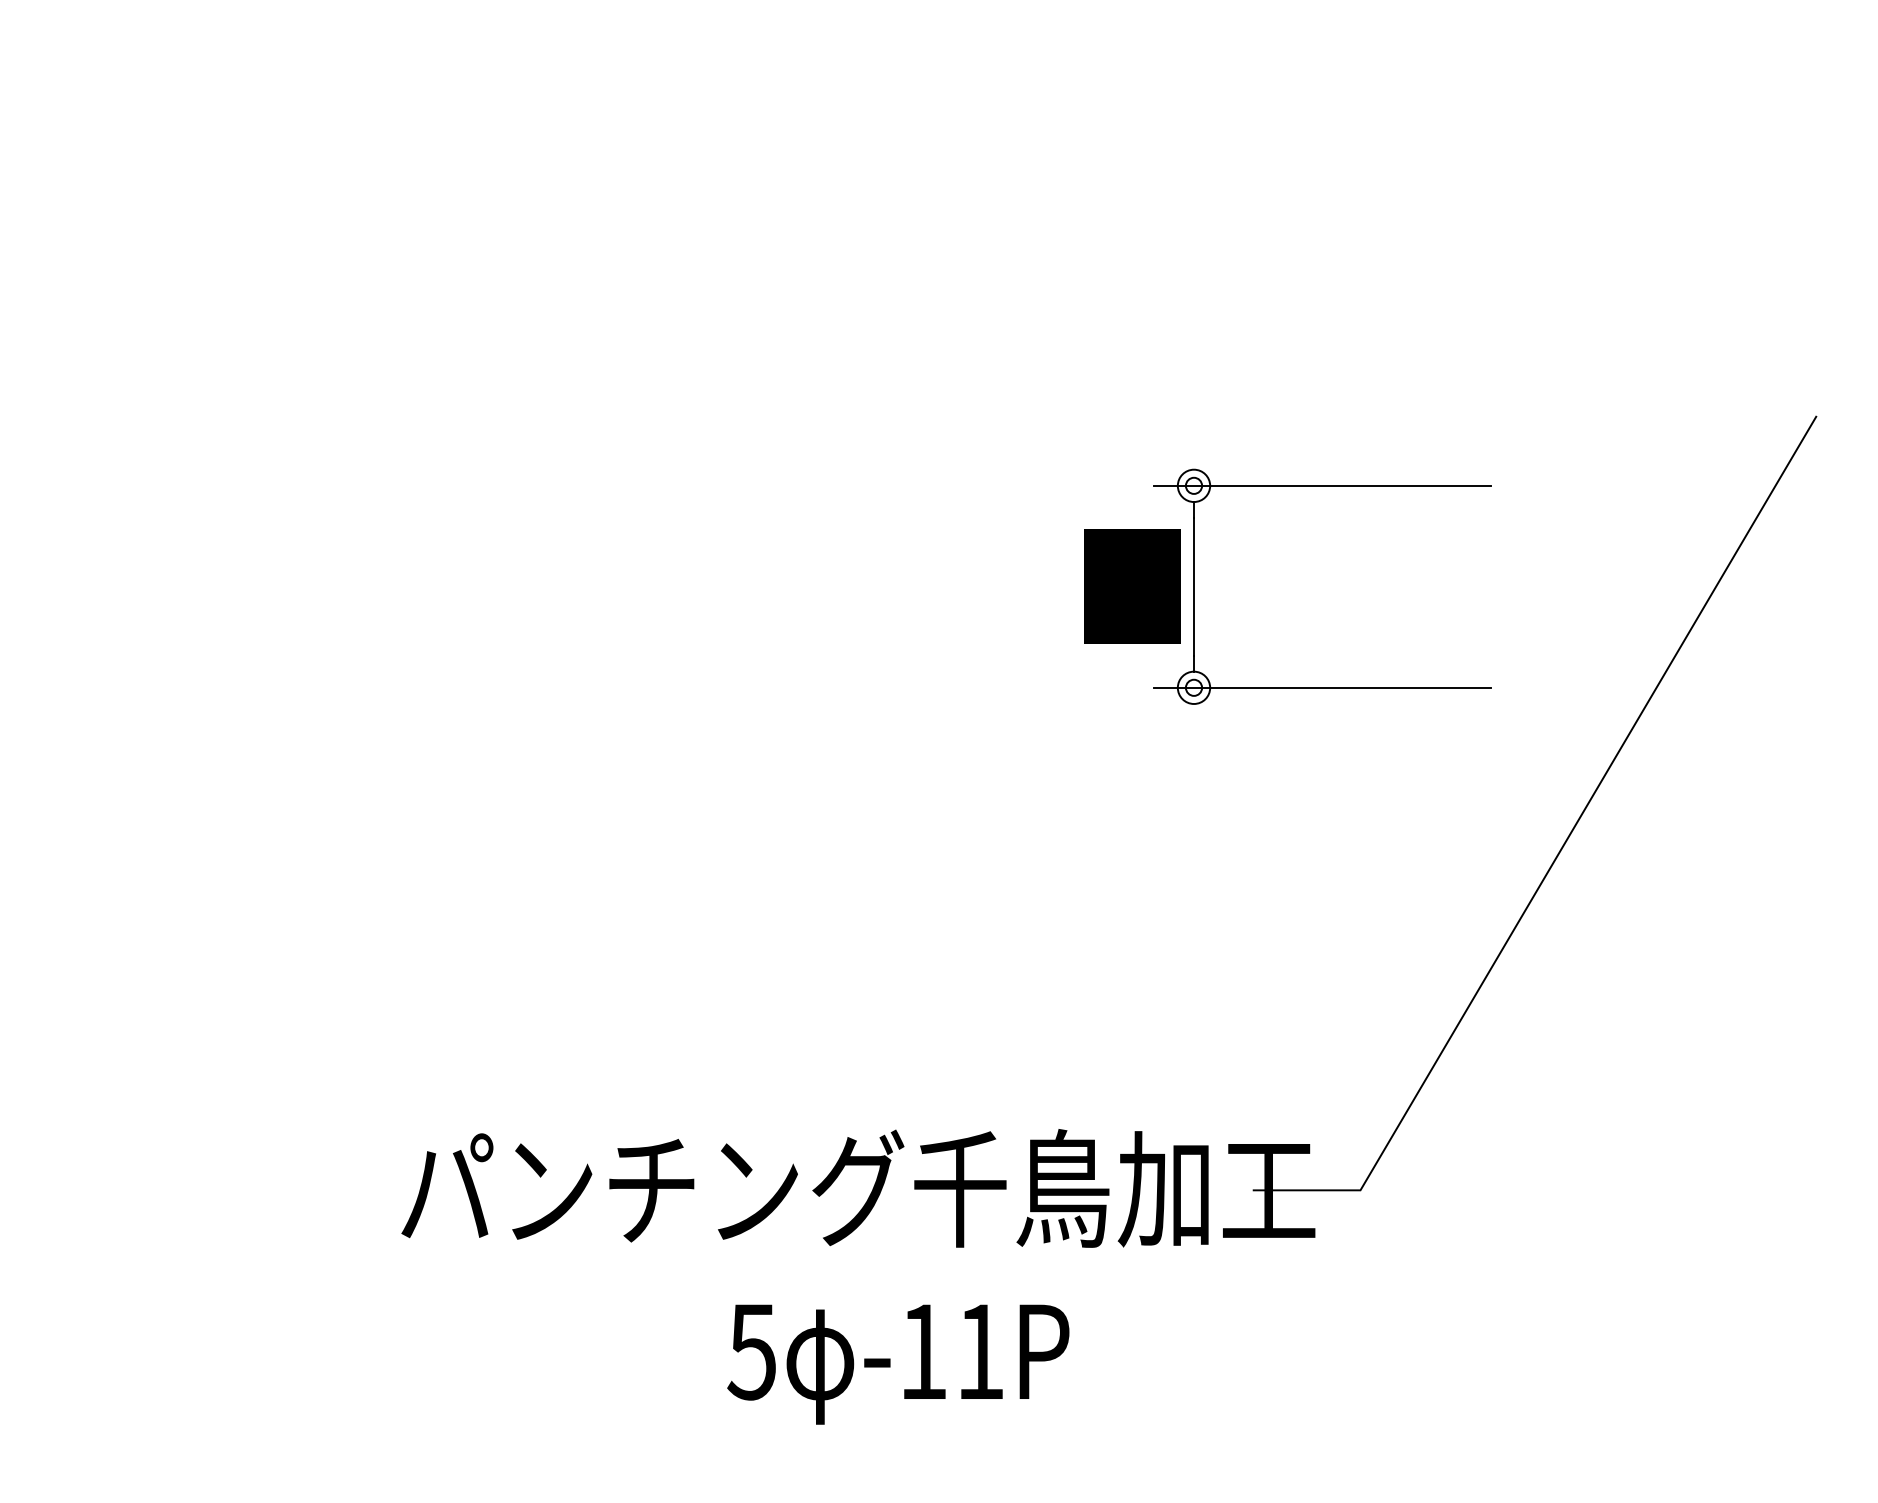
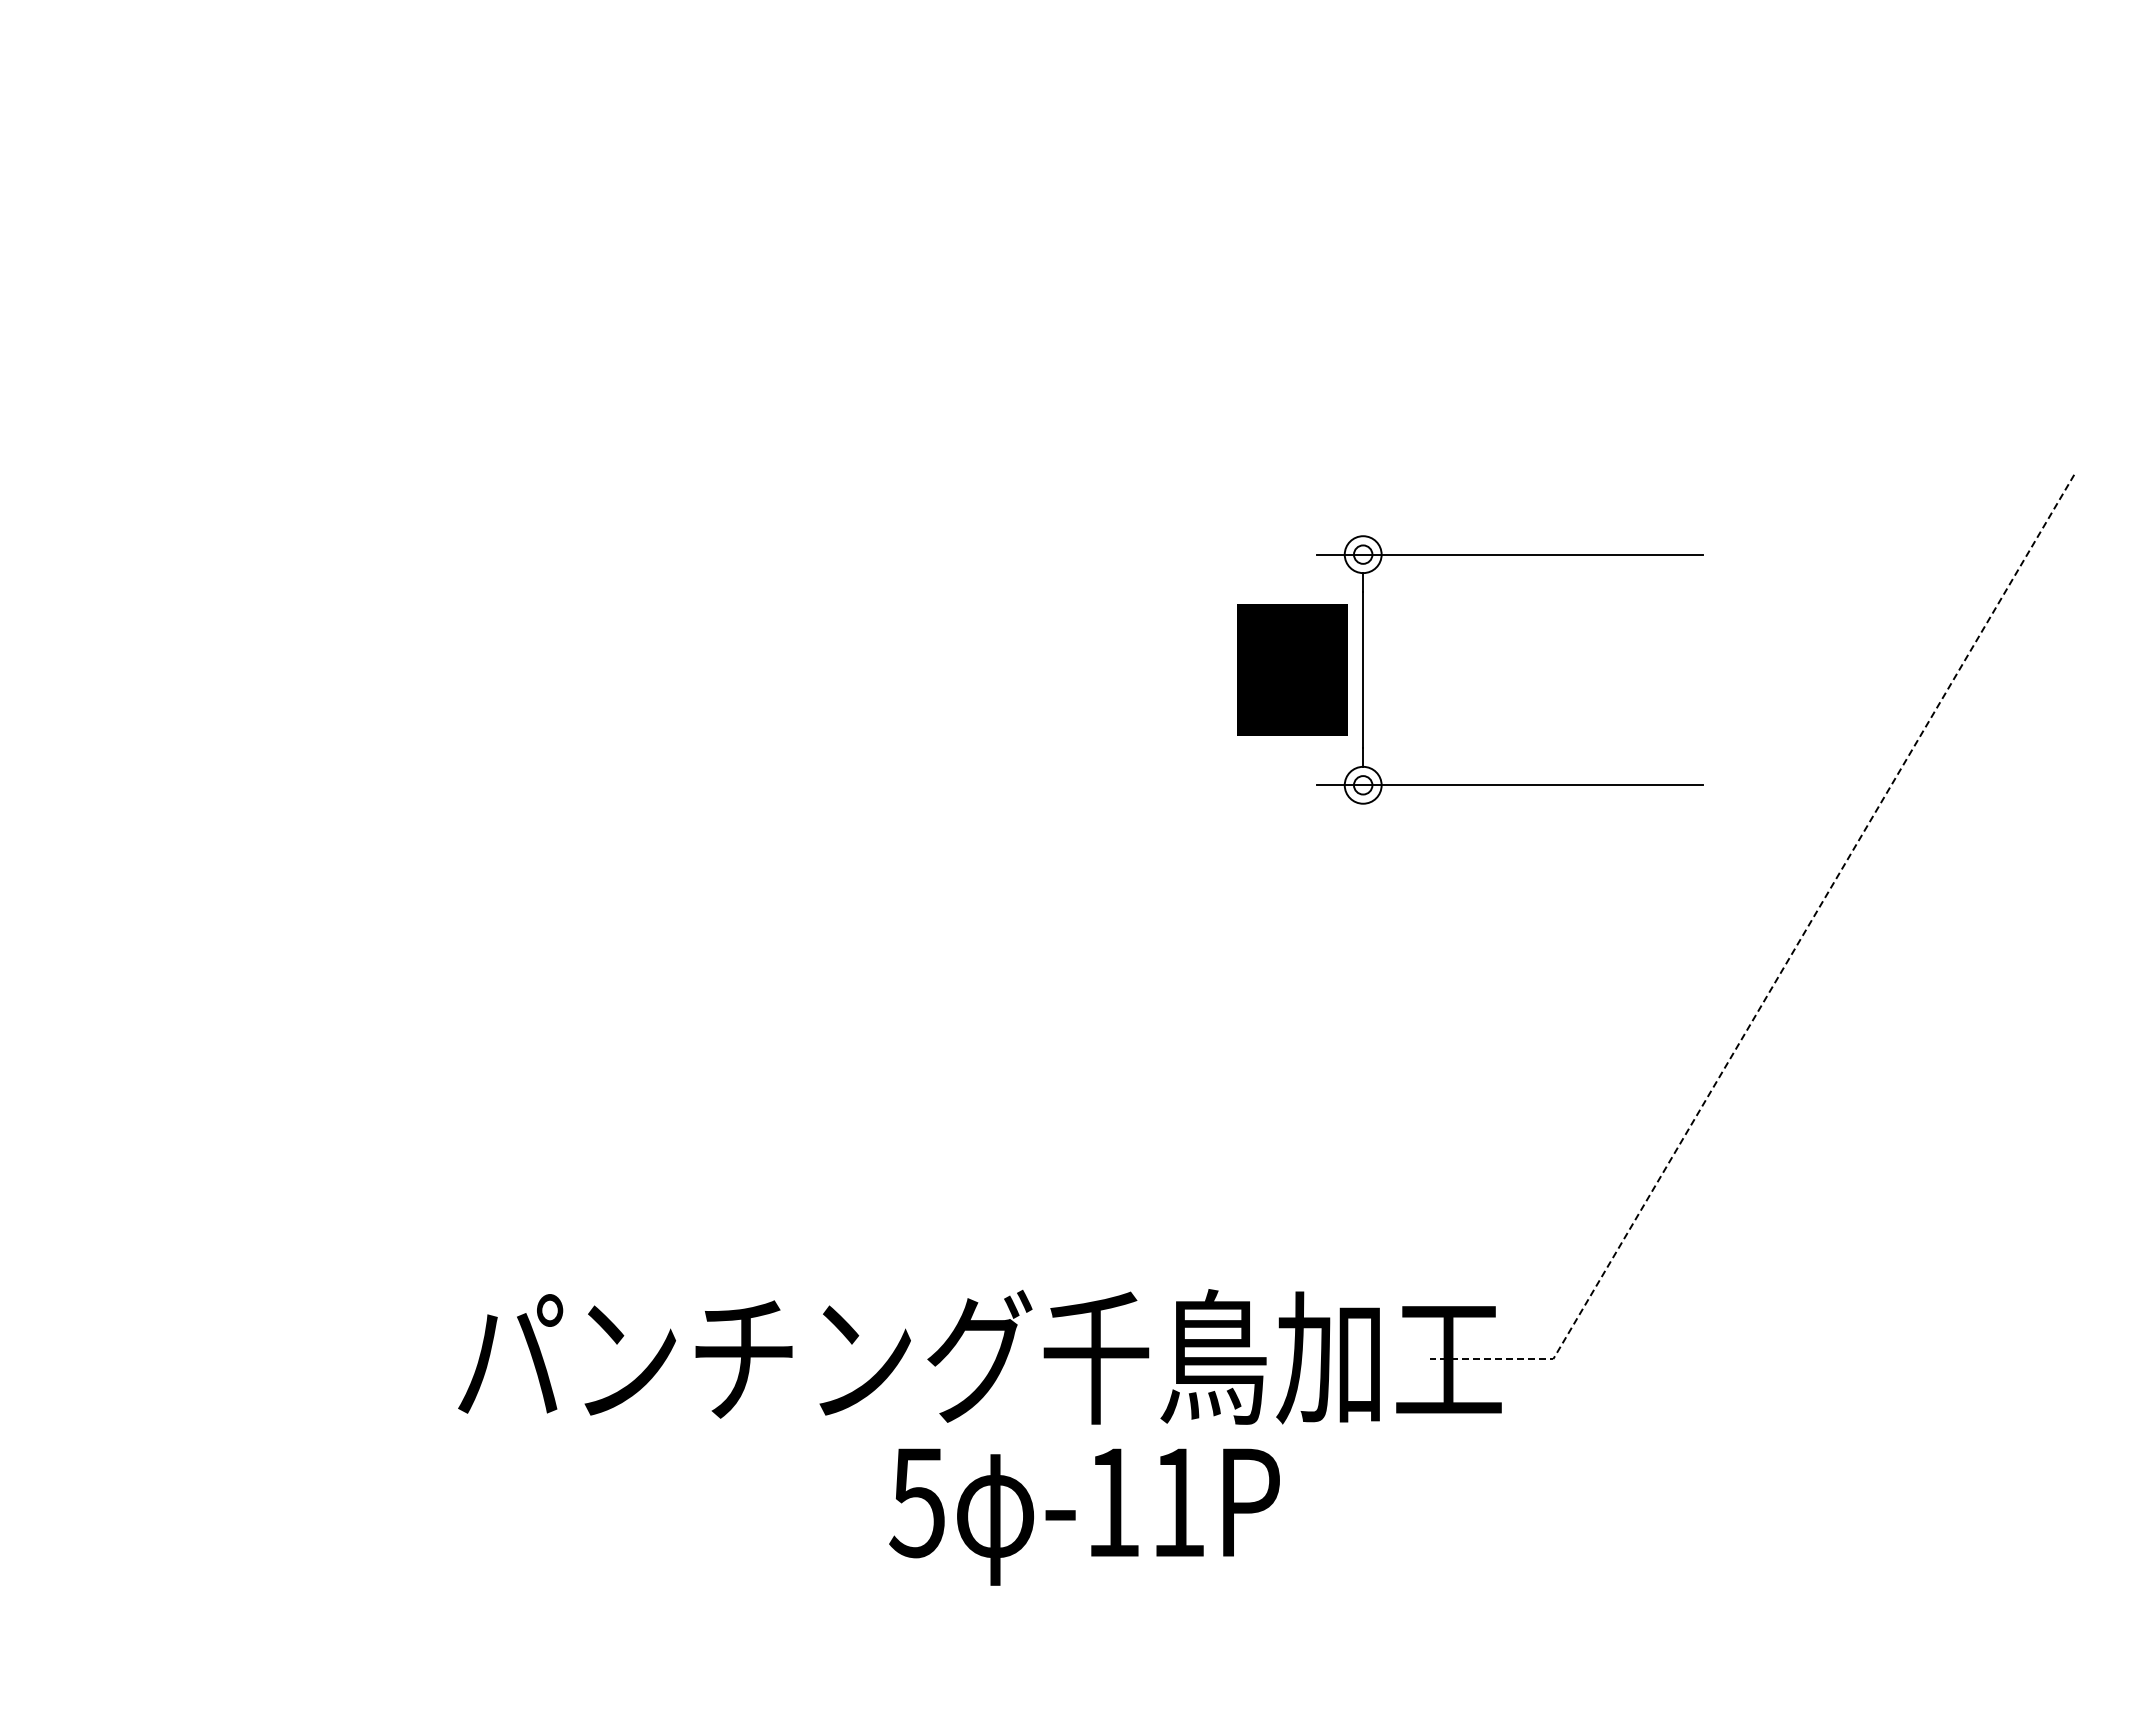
line: (1561, 850) -> (1782, 970), solid -> dashed
text: (898, 1364) -> (1084, 1516), moved

